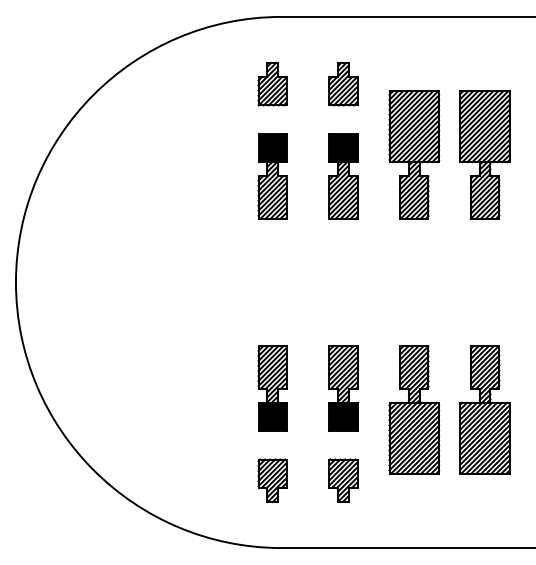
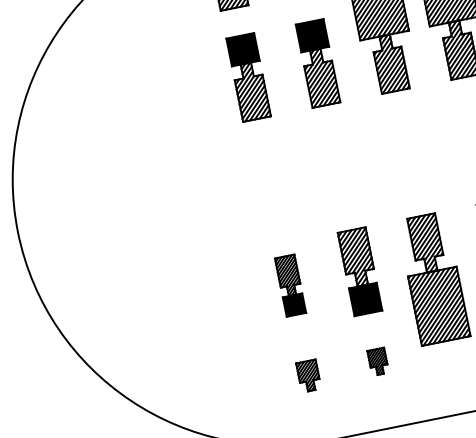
part: (272, 388) -> (290, 285), size x0.7
part: (272, 480) -> (308, 375), size x0.7
part: (343, 480) -> (378, 361), size x0.6

